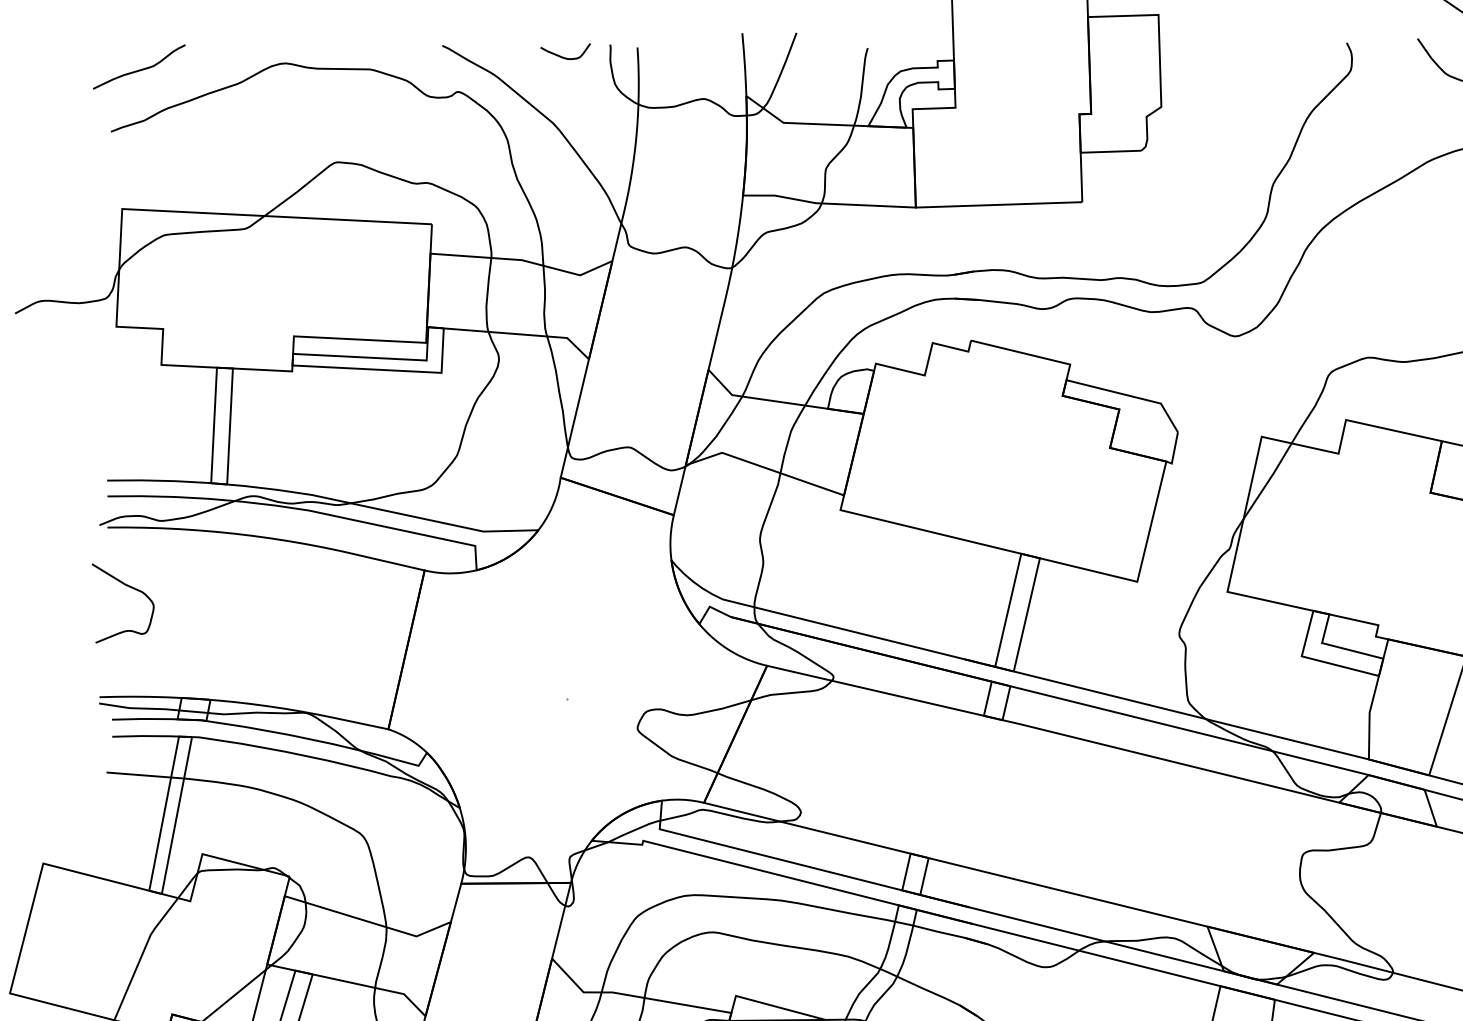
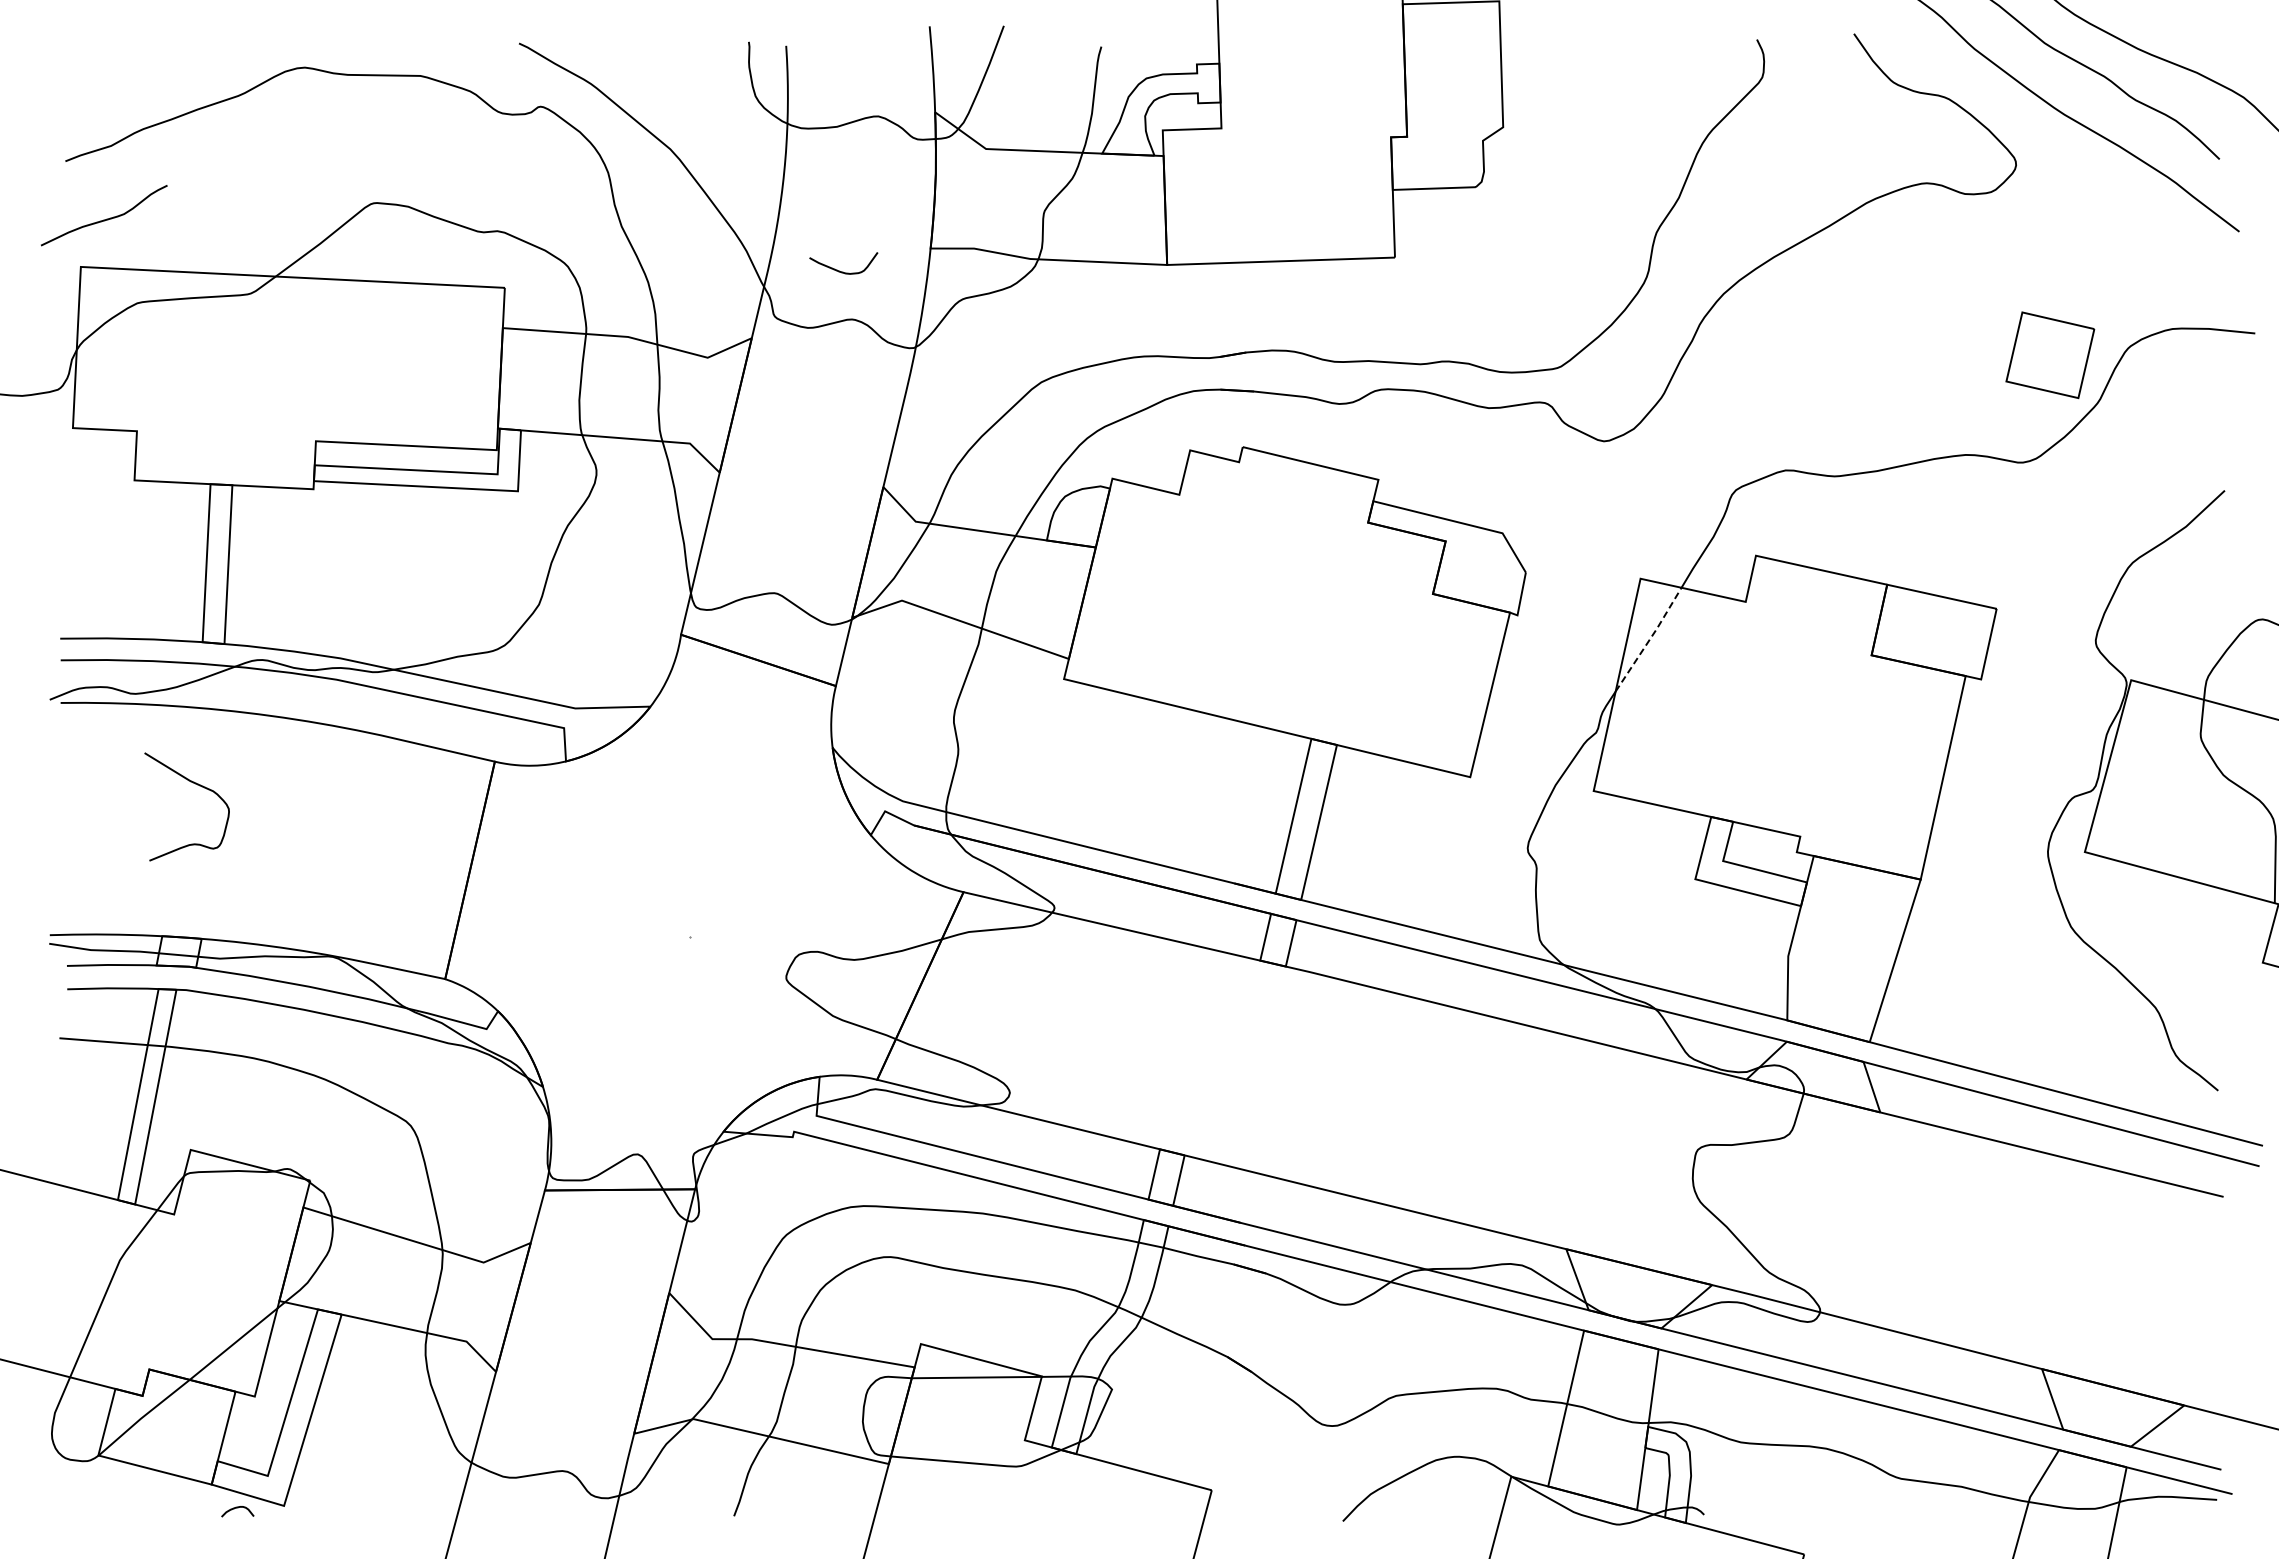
curve: (565, 57) -> (843, 271), moved
curve: (140, 69) -> (106, 218), moved
line: (1268, 481) -> (1649, 639), solid -> dashed
curve: (130, 587) -> (197, 785), moved

